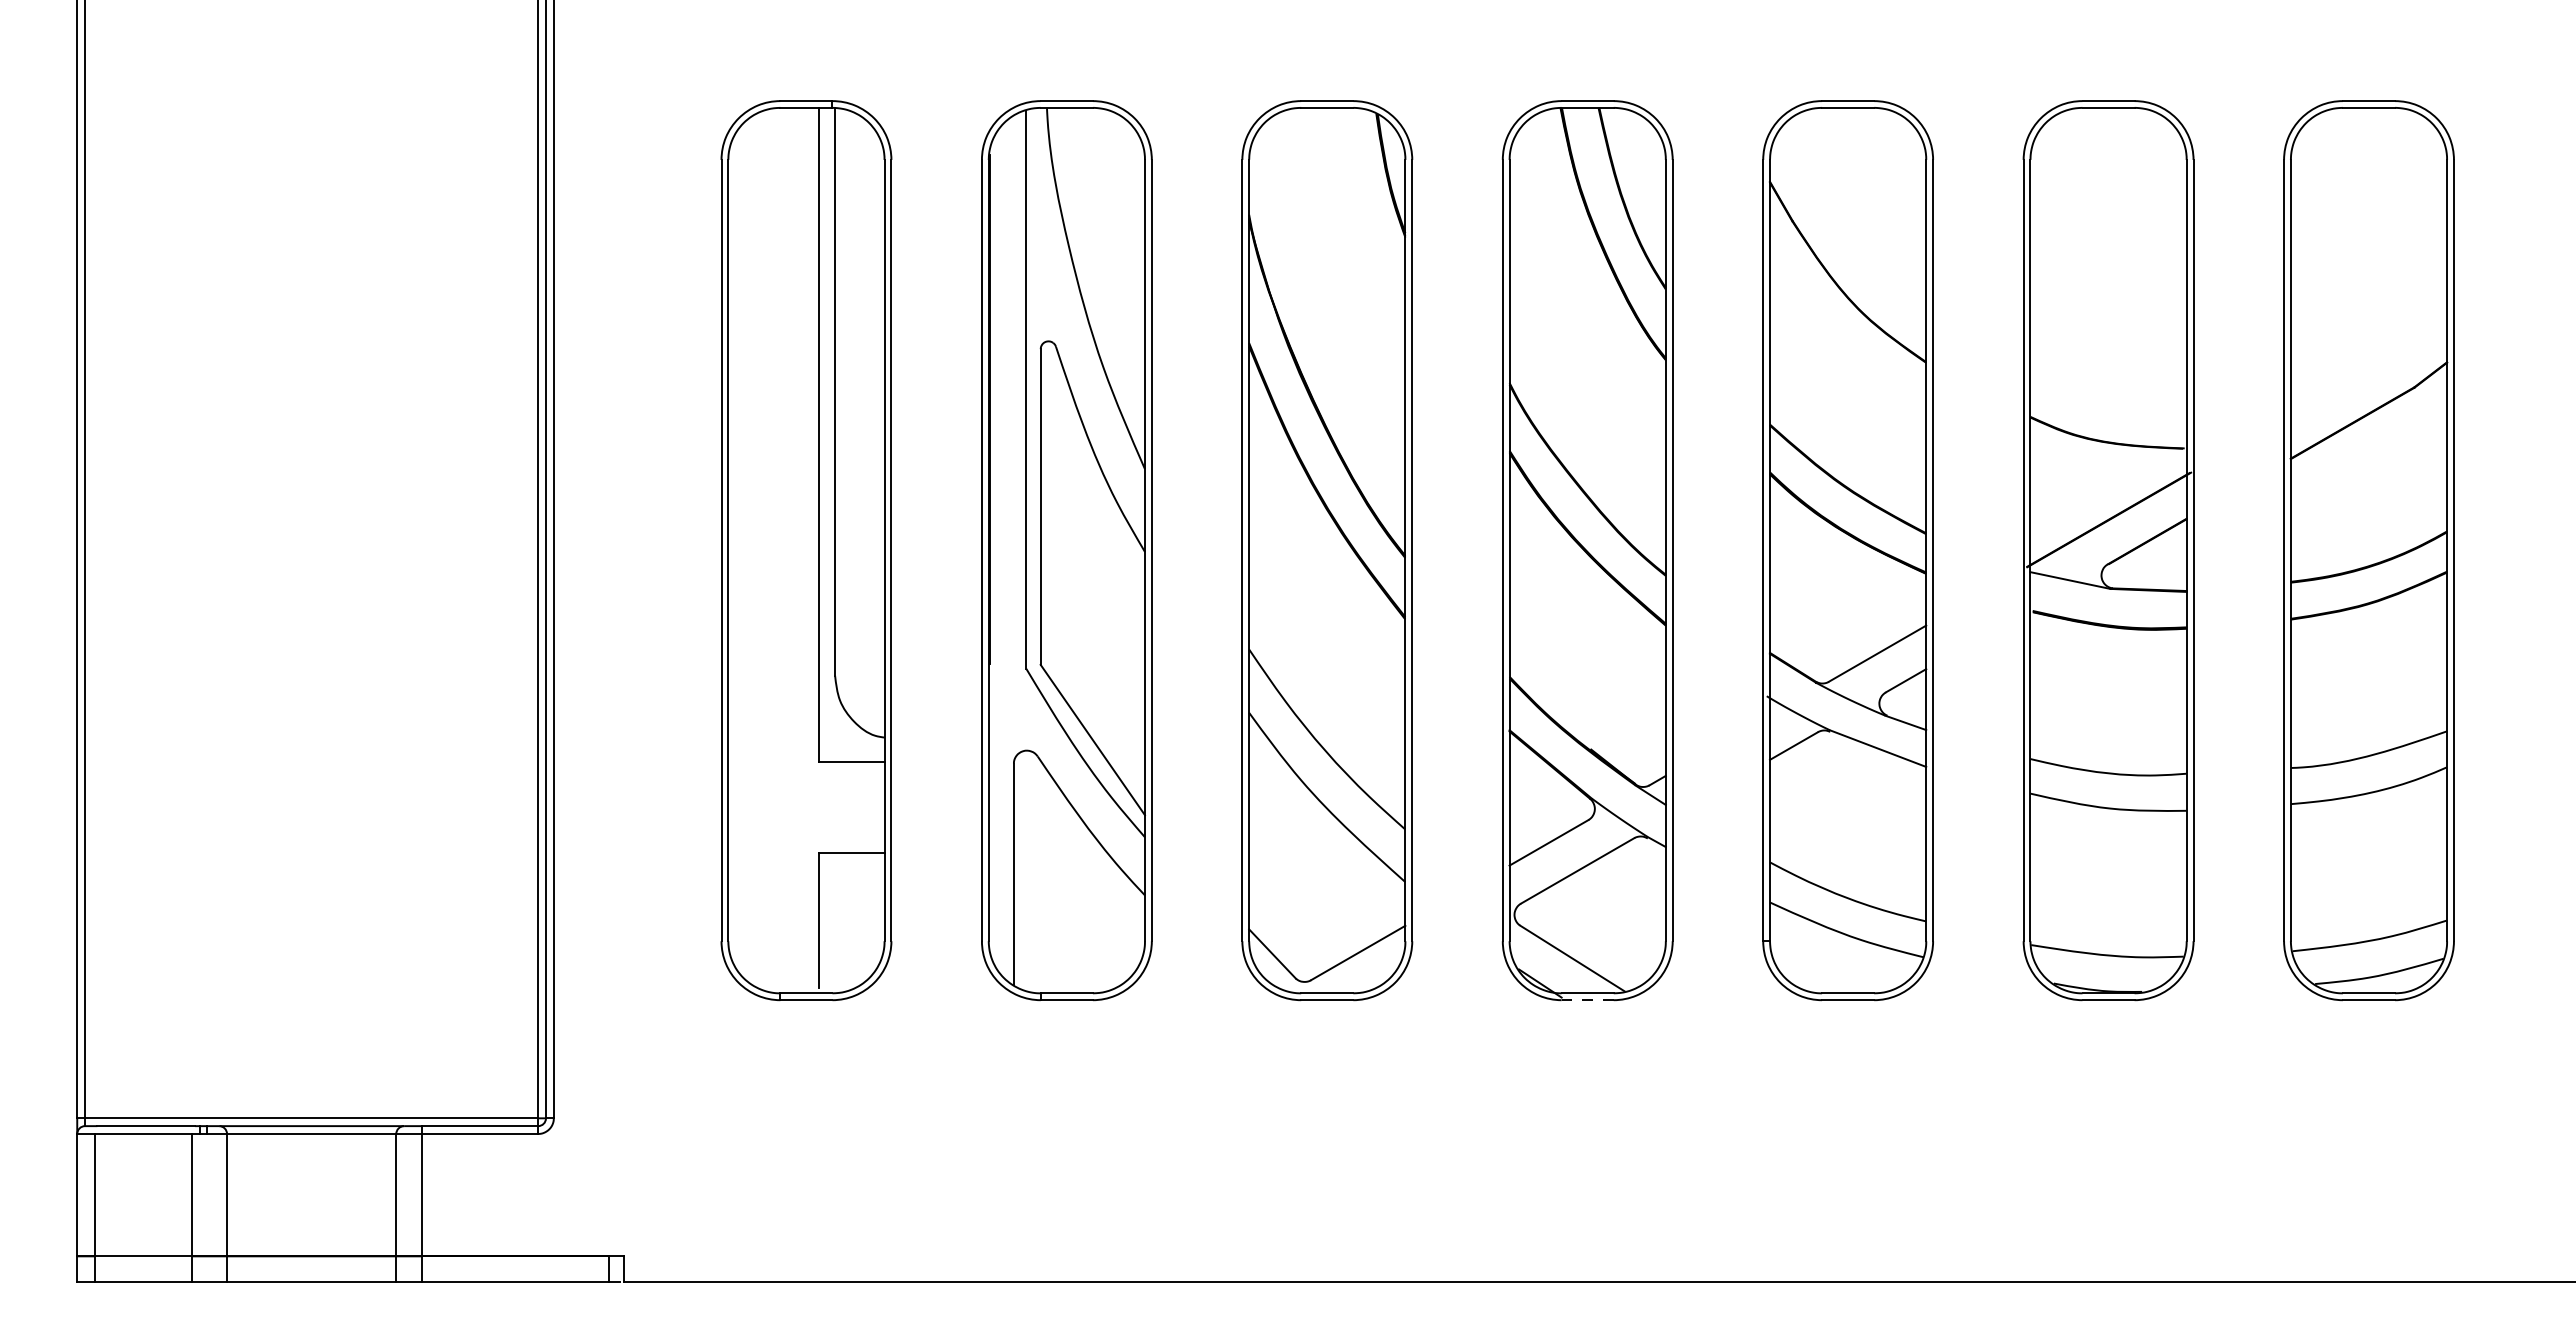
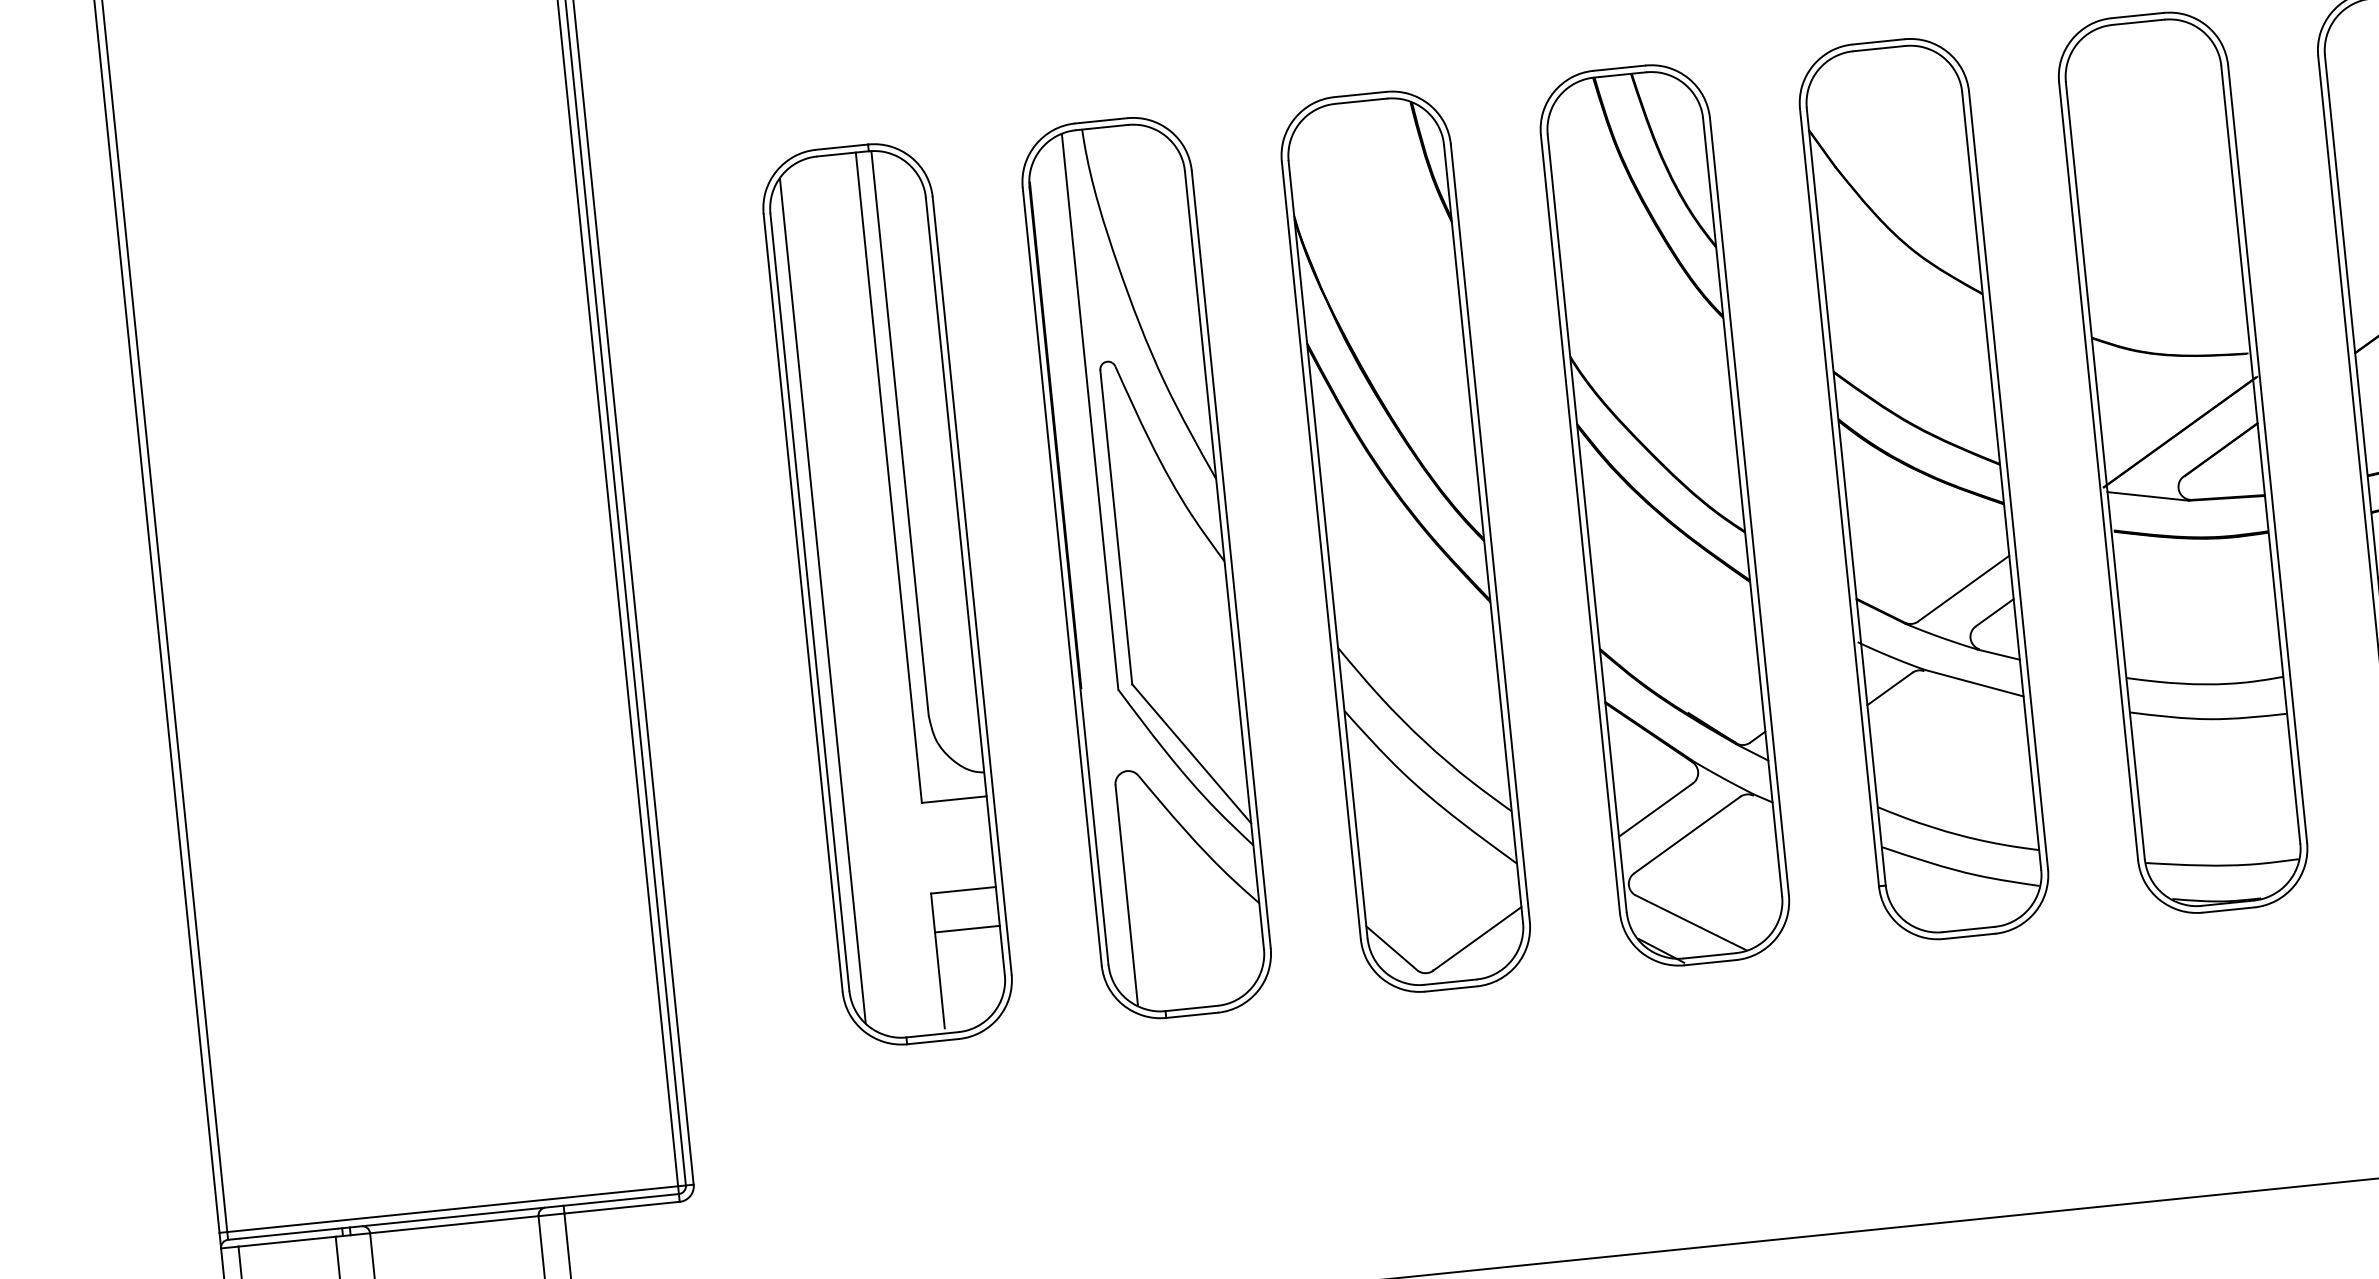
line: (741, 550) -> (823, 600), added
line: (851, 891) -> (966, 928), added
line: (1587, 1000) -> (1710, 963), dashed -> solid

